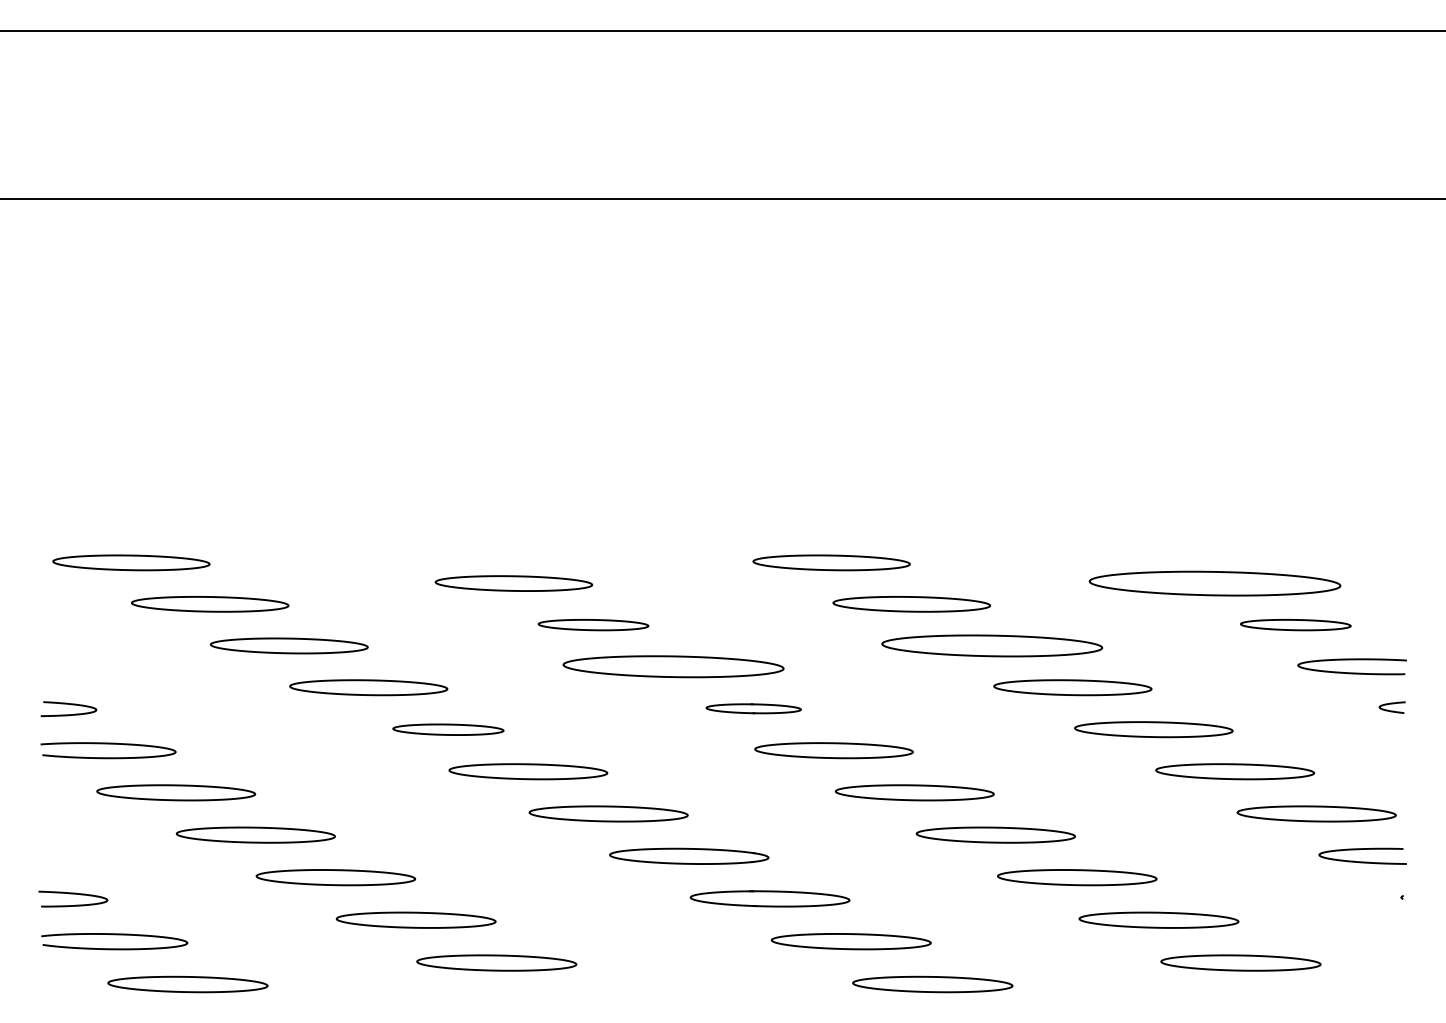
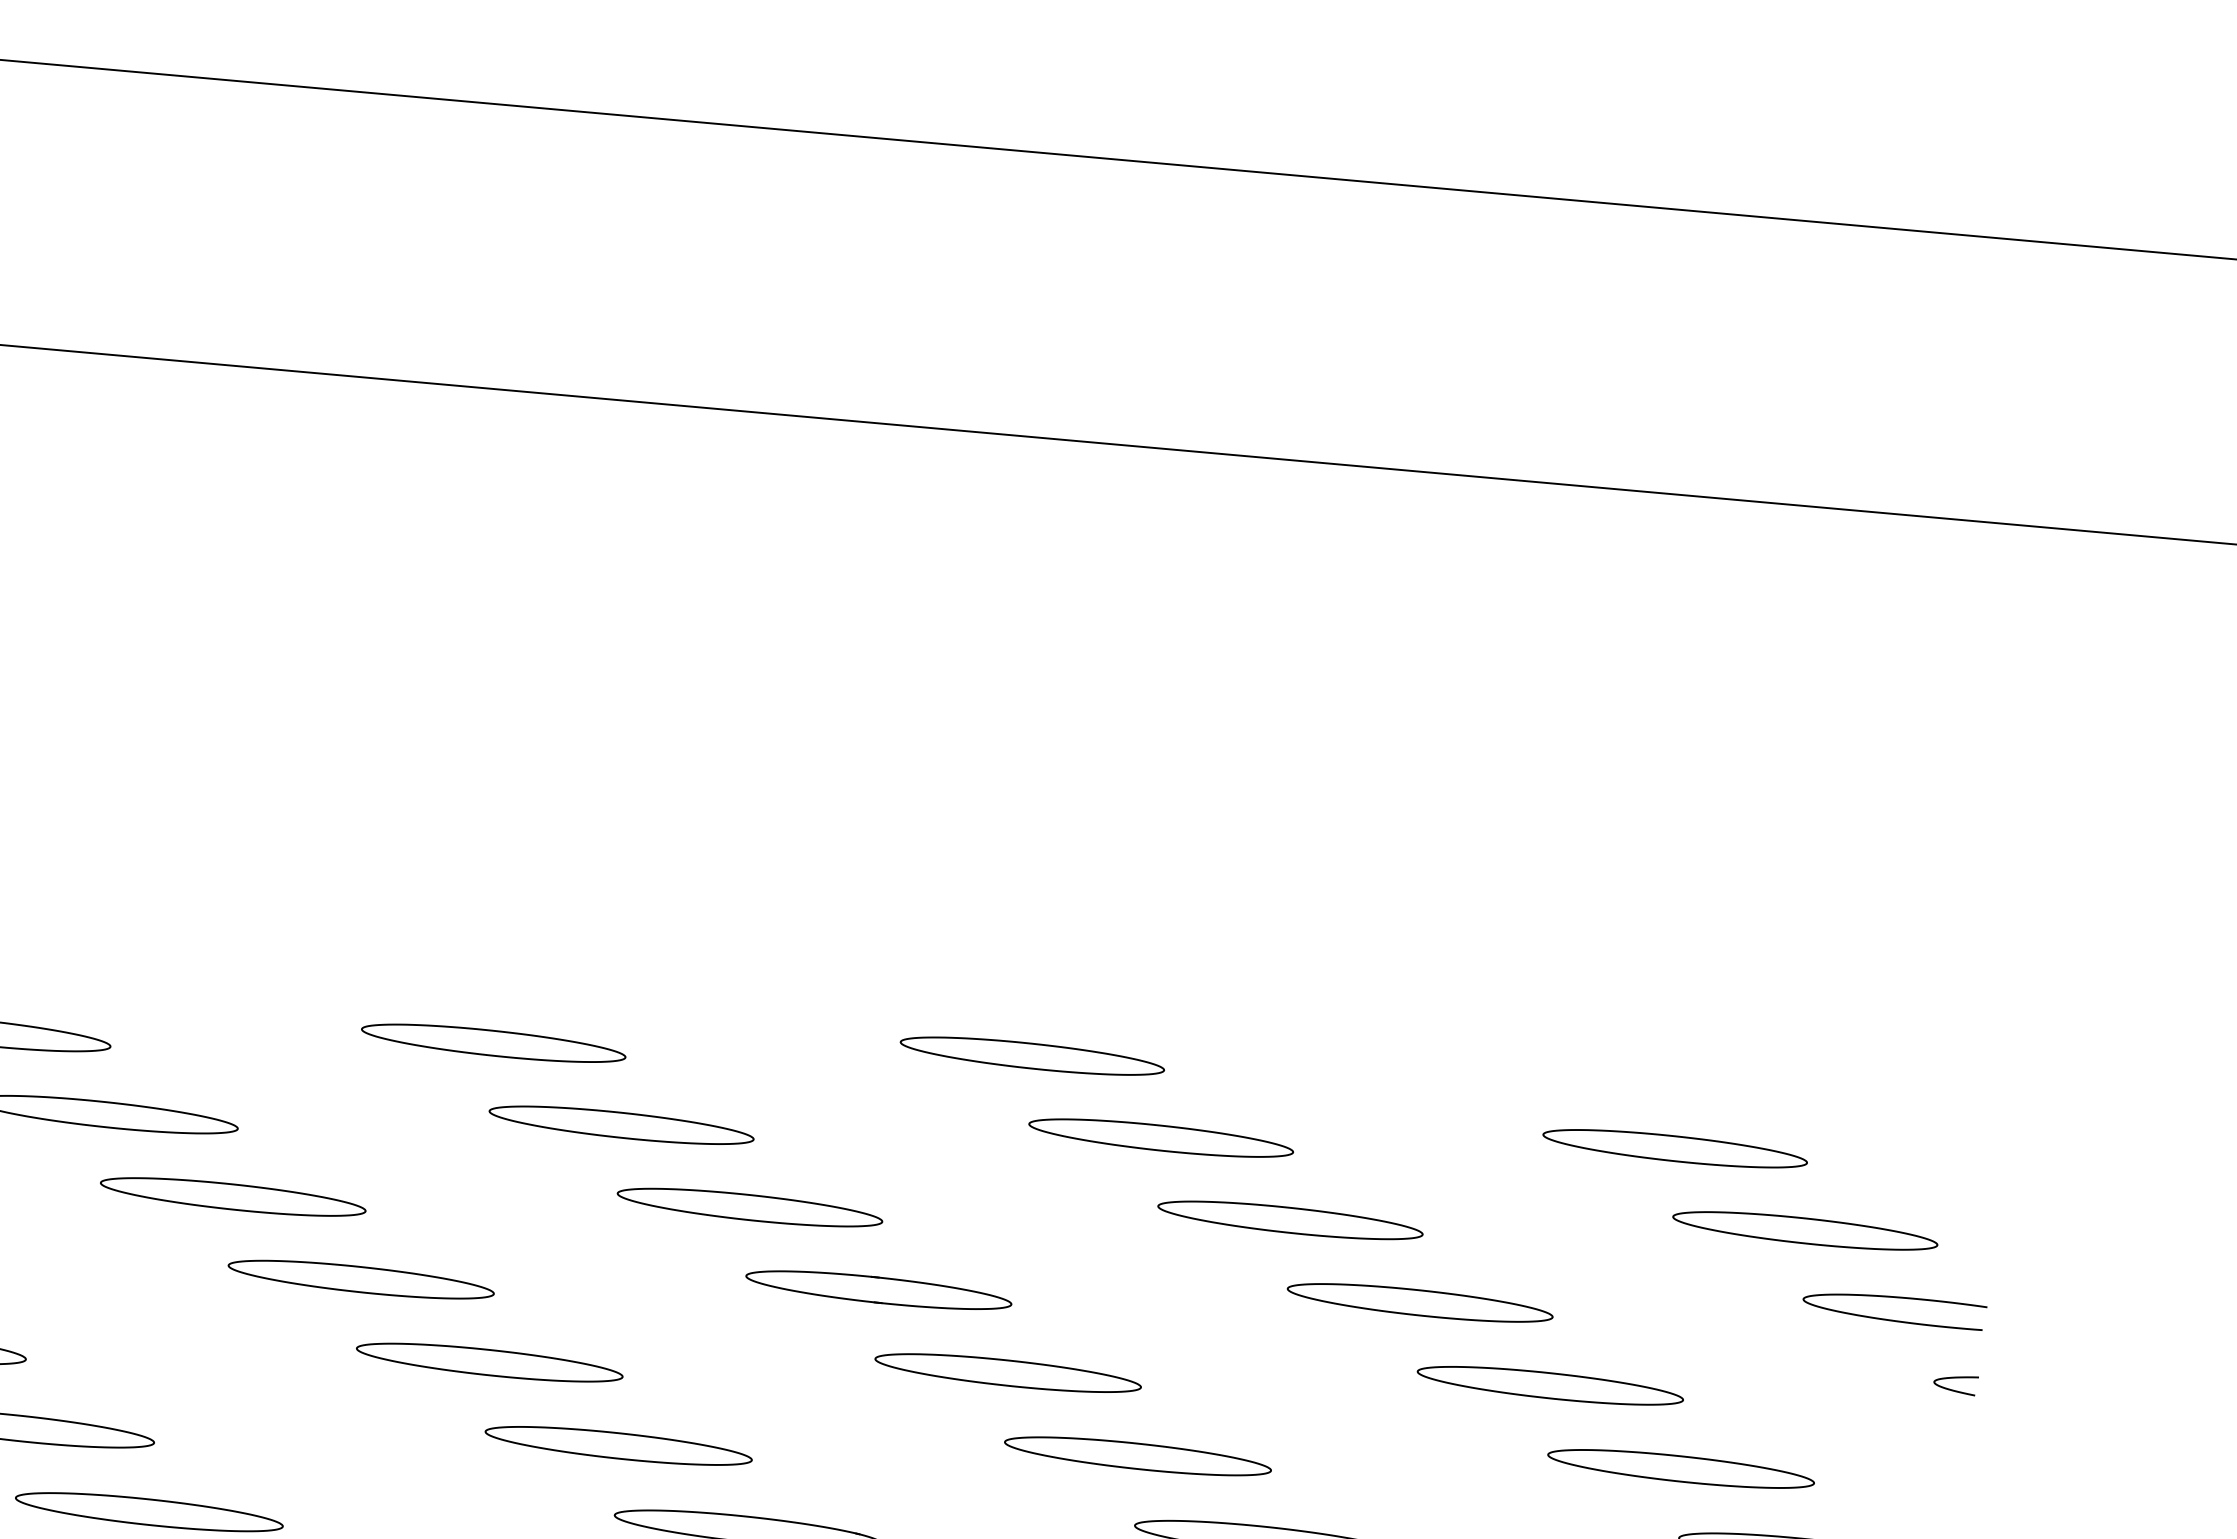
part: (1214, 583) -> (1674, 1148), size x0.62
part: (593, 624) -> (621, 1124), size x1.43
part: (1295, 624) -> (1805, 1229), size x1.43
part: (991, 645) -> (1289, 1219), size x0.71
part: (672, 666) -> (748, 1206), size x0.71
part: (753, 708) -> (878, 1289), size x1.67
part: (448, 729) -> (361, 1279), size x1.43

